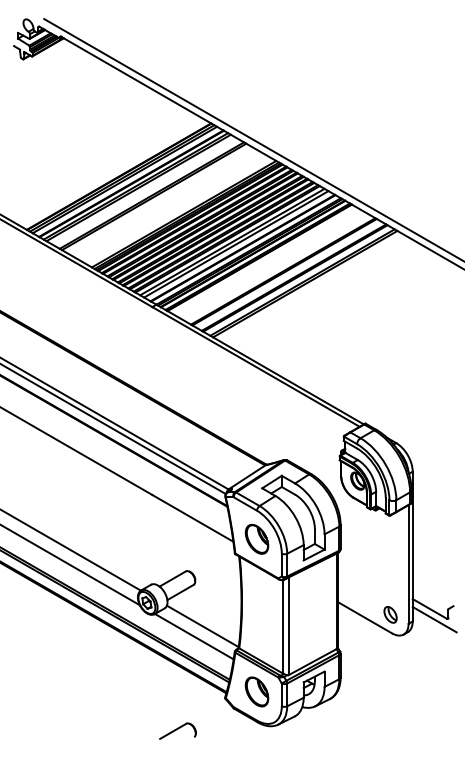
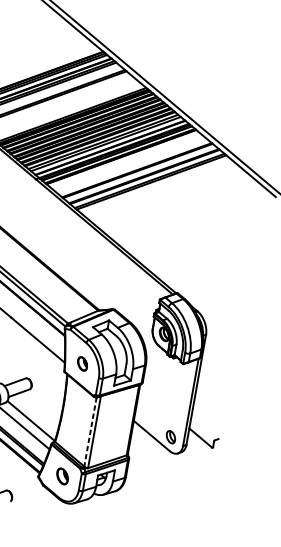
part: (256, 538) -> (82, 363), size x0.6
line: (434, 619) -> (202, 446), removed
line: (283, 626) -> (90, 431), solid -> dashed
part: (256, 691) -> (62, 476), size x0.7

